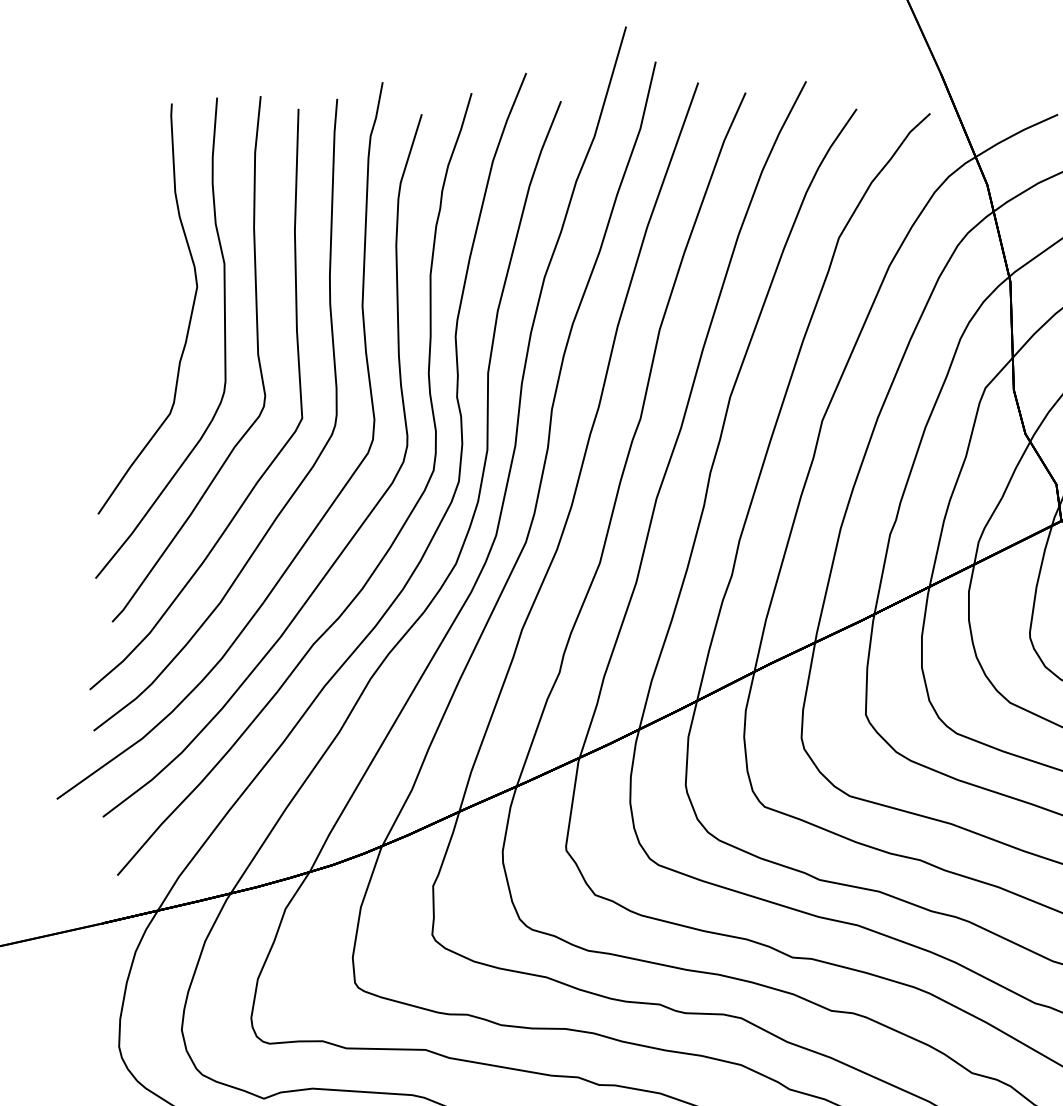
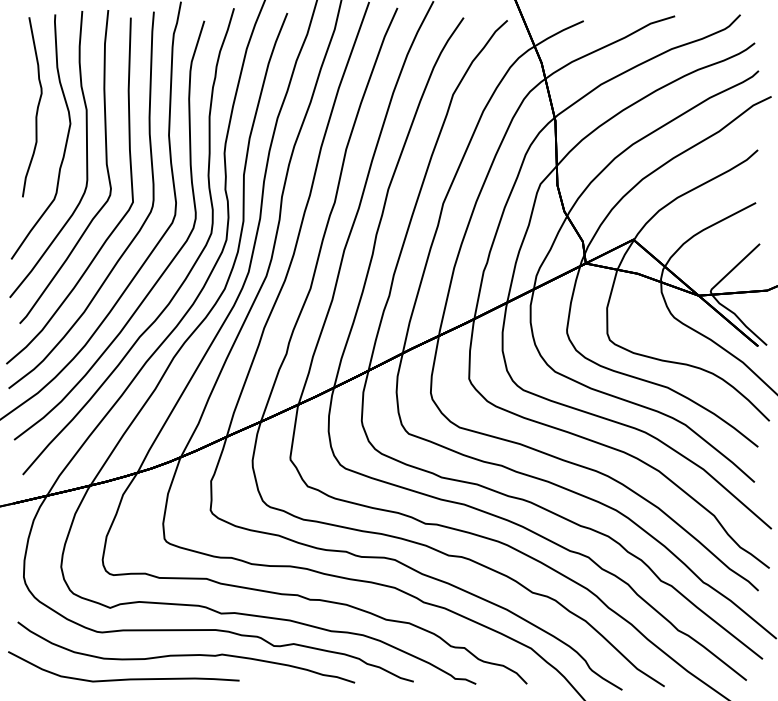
part: (133, 259) -> (32, 107), added

